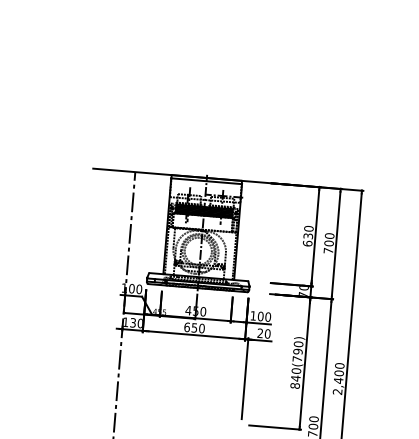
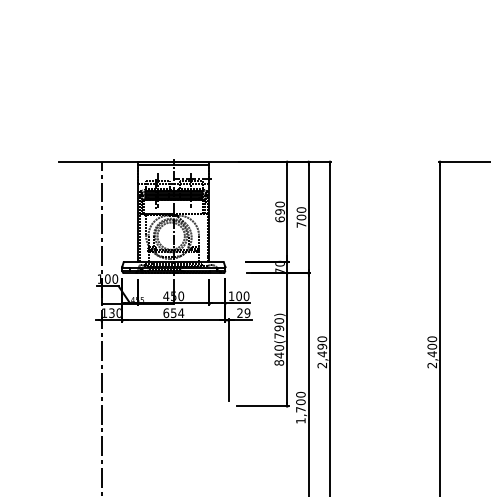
text: (307, 235) -> (279, 211), 630 -> 690
text: (202, 327) -> (181, 312), 650 -> 654
text: (267, 333) -> (247, 312), 20 -> 29
text: (339, 373) -> (322, 346), 2,400 -> 2,490

